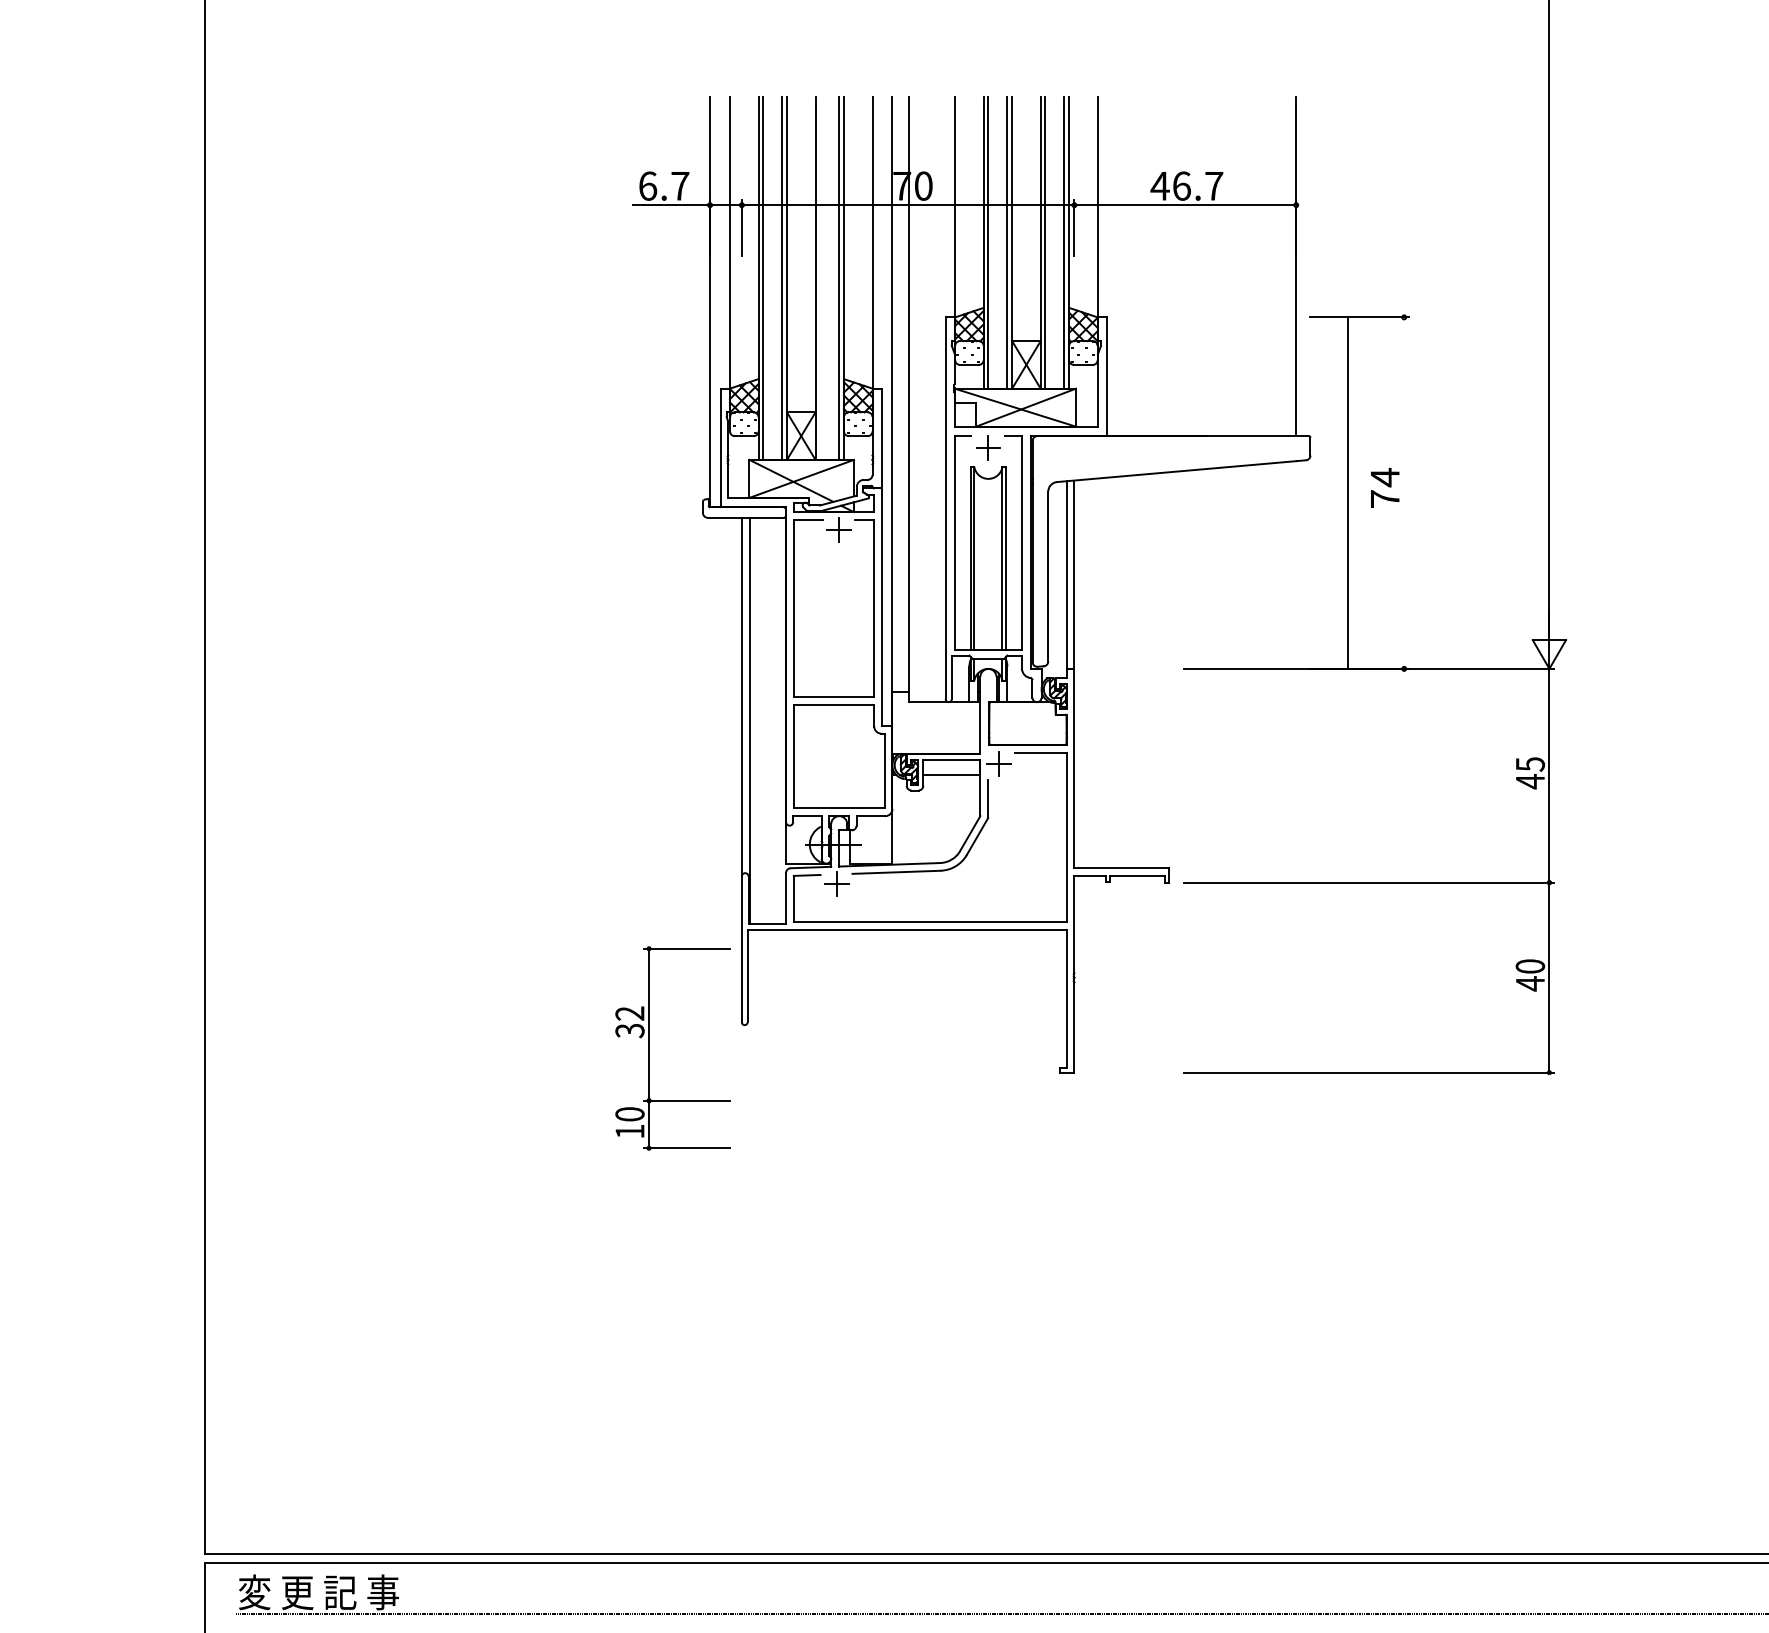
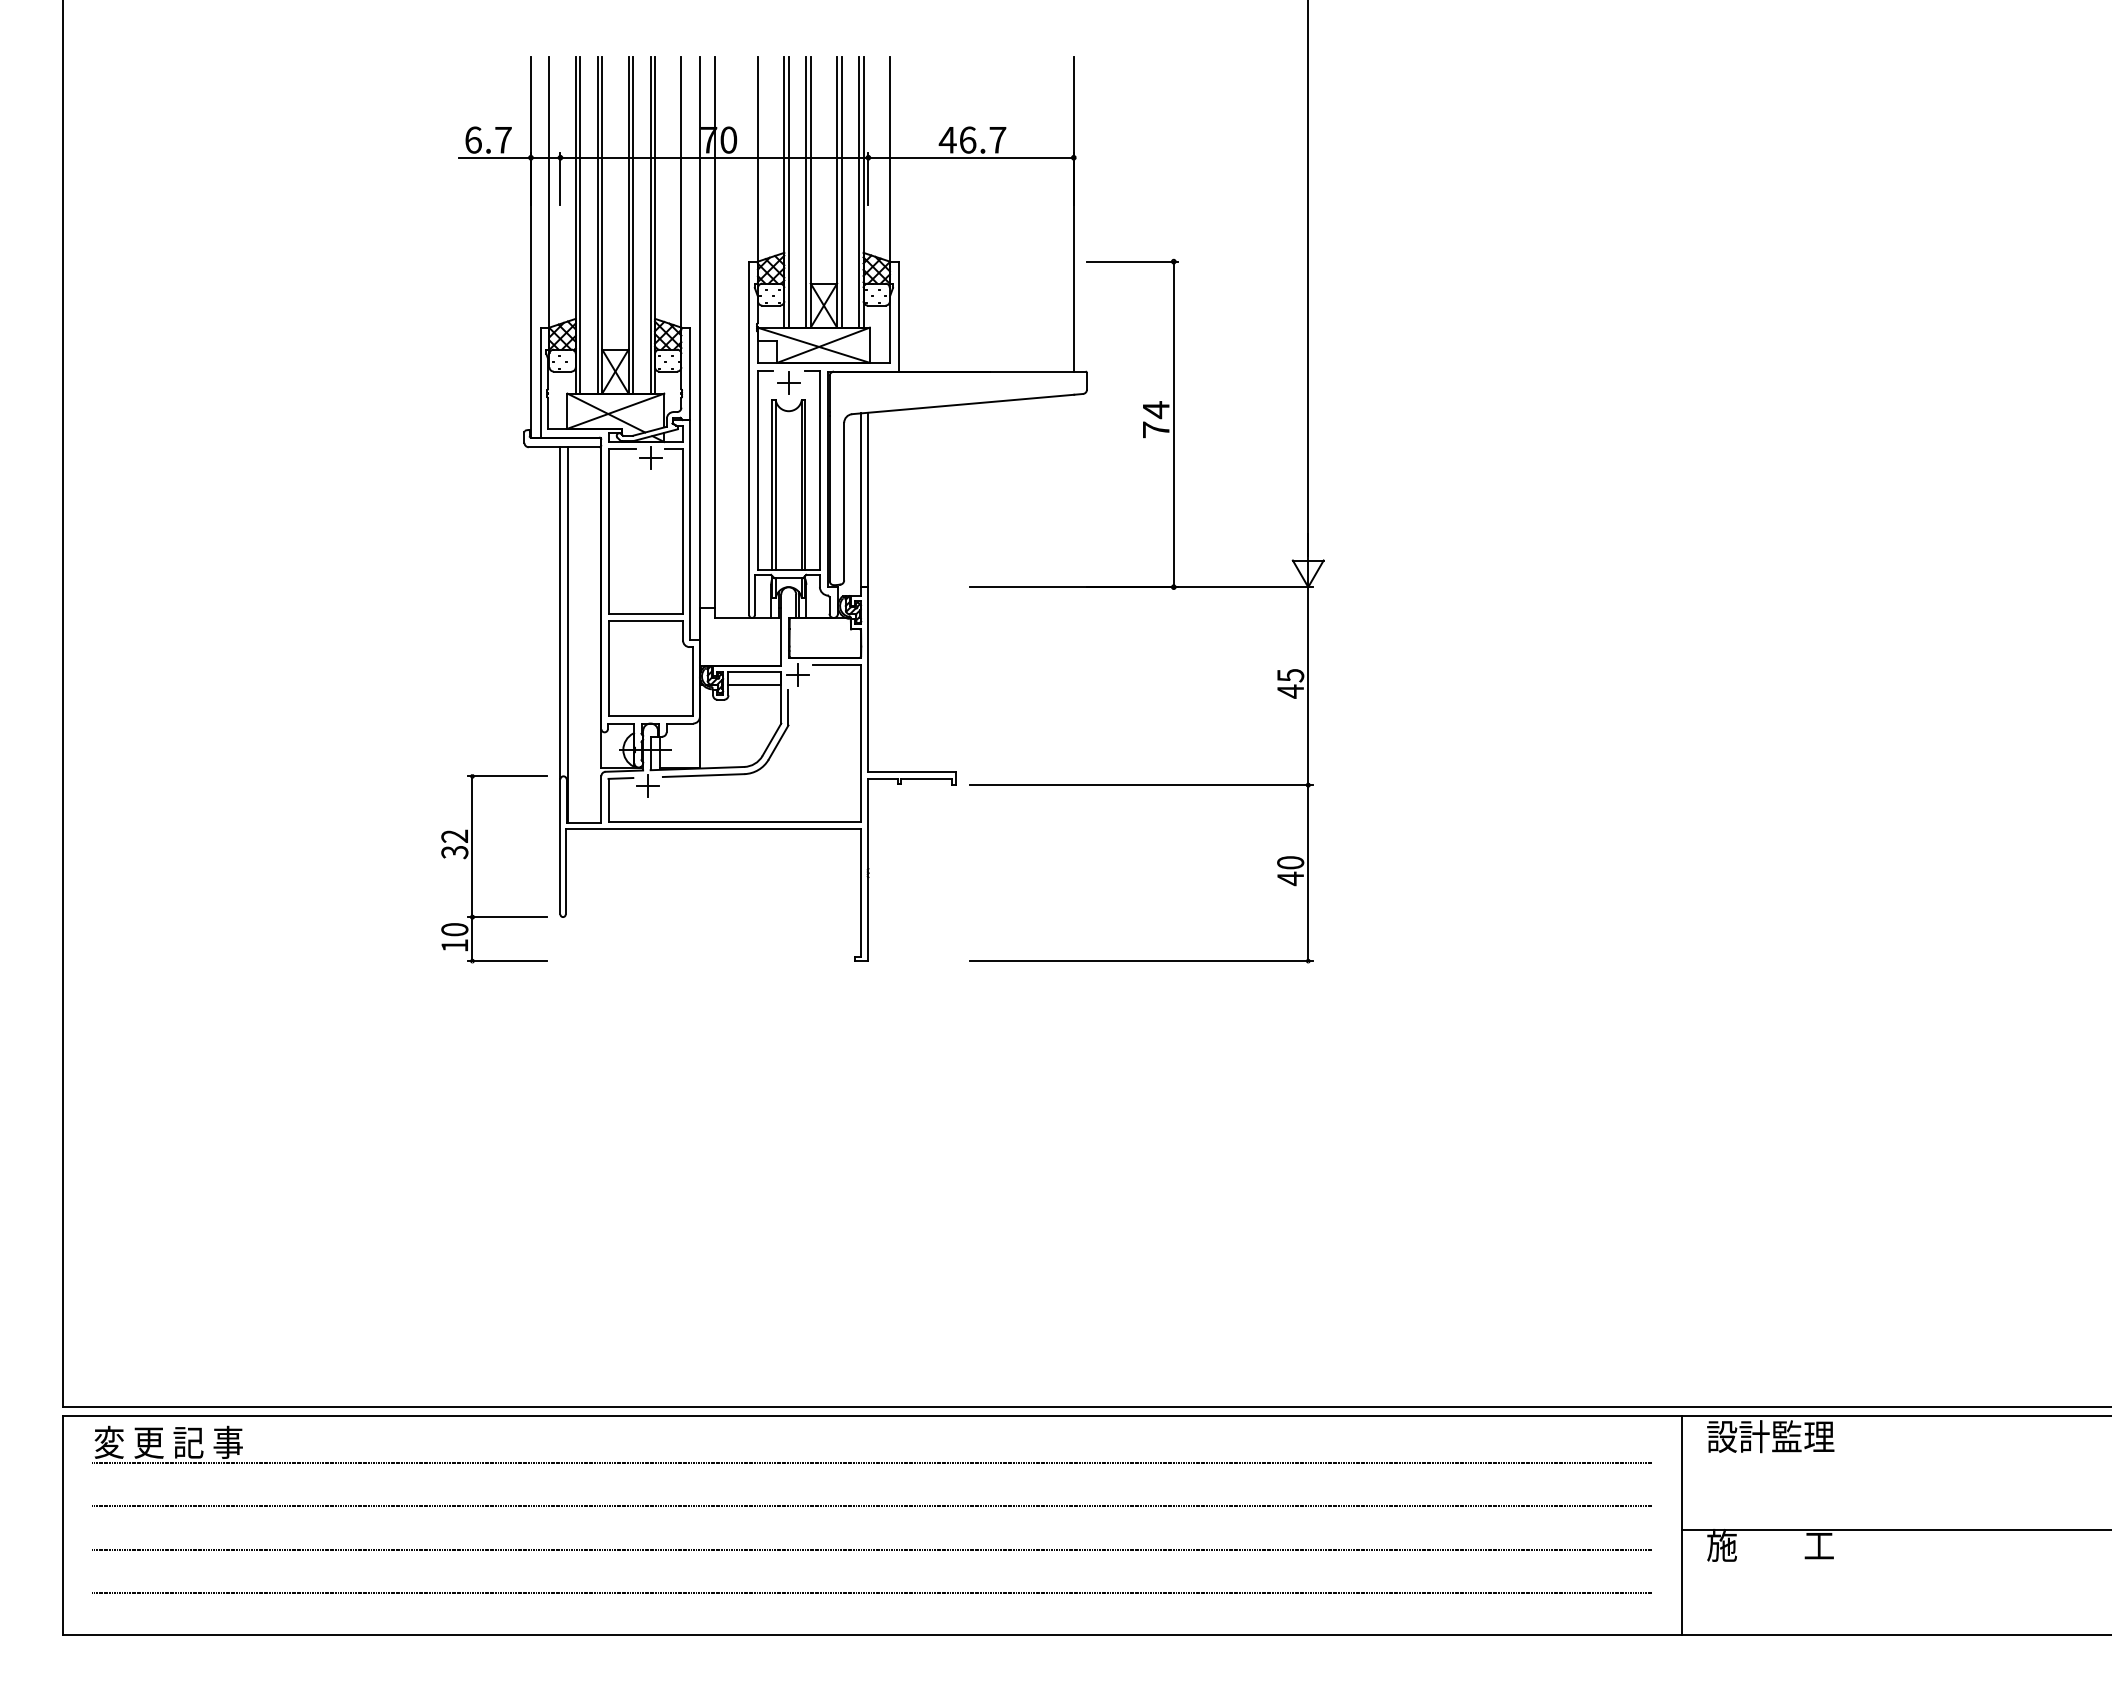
line: (820, 278) -> (633, 225), added
line: (1347, 493) -> (1173, 424), moved
part: (649, 1048) -> (472, 868), moved

